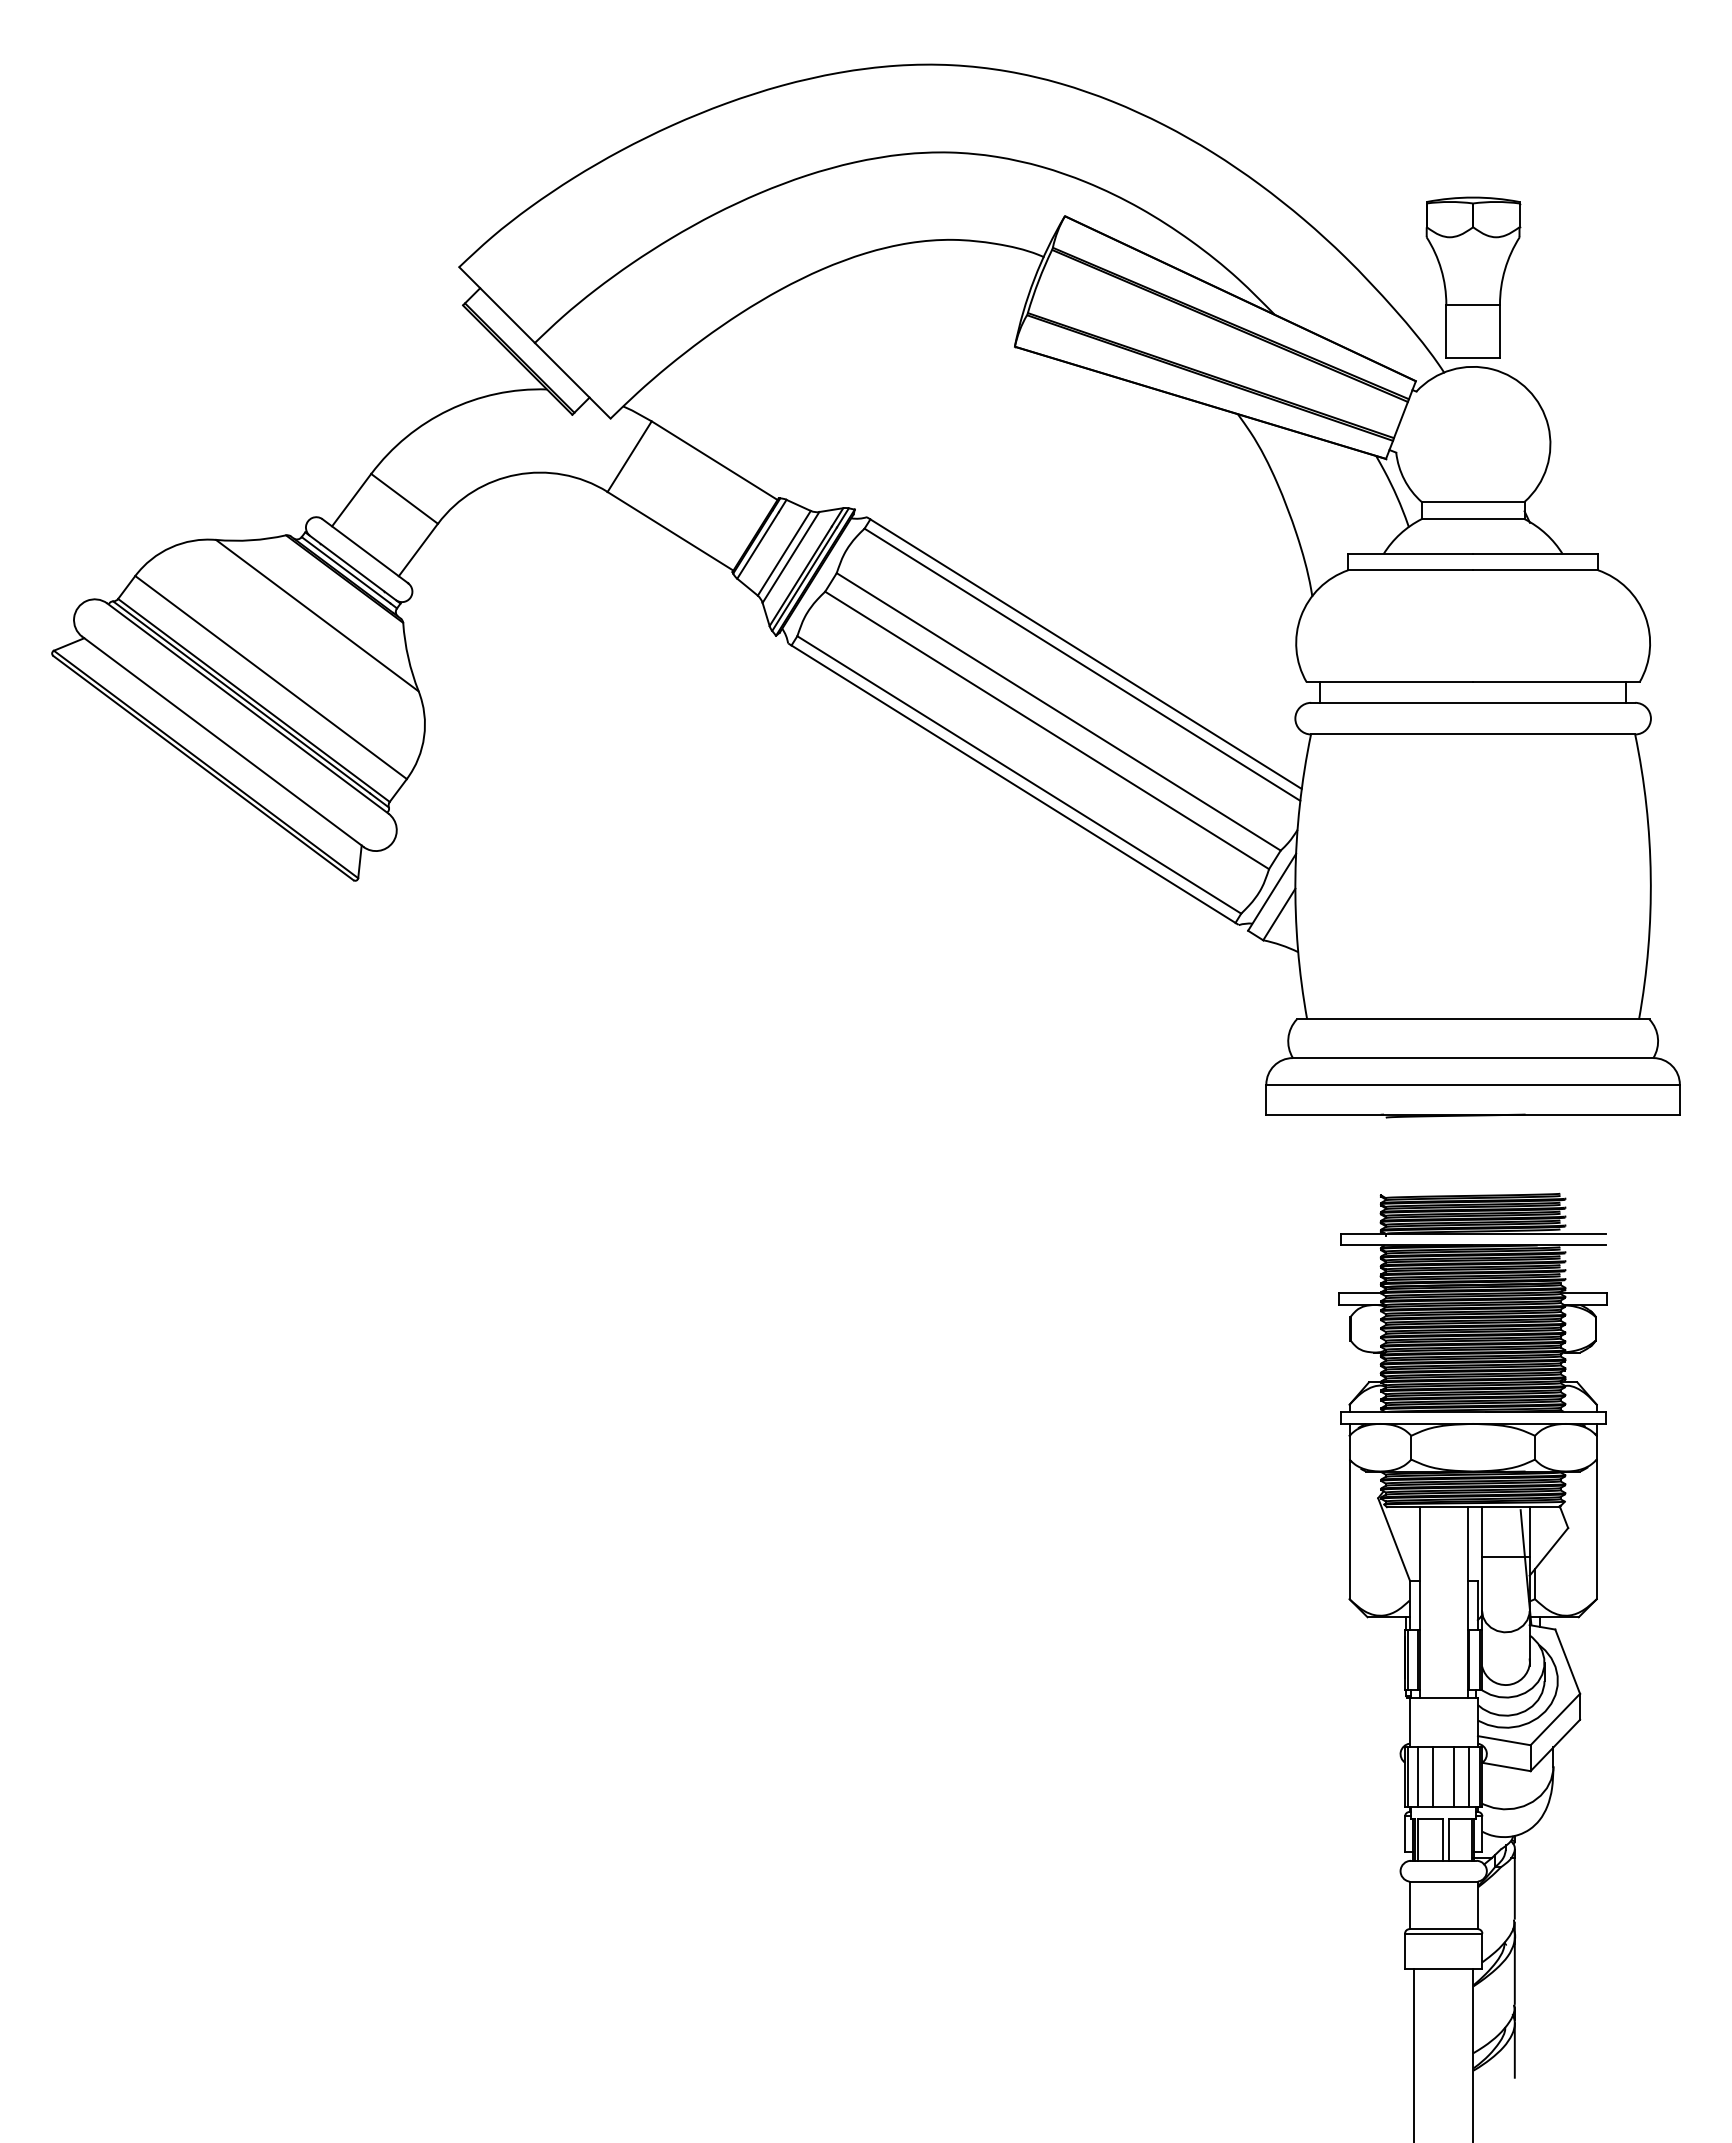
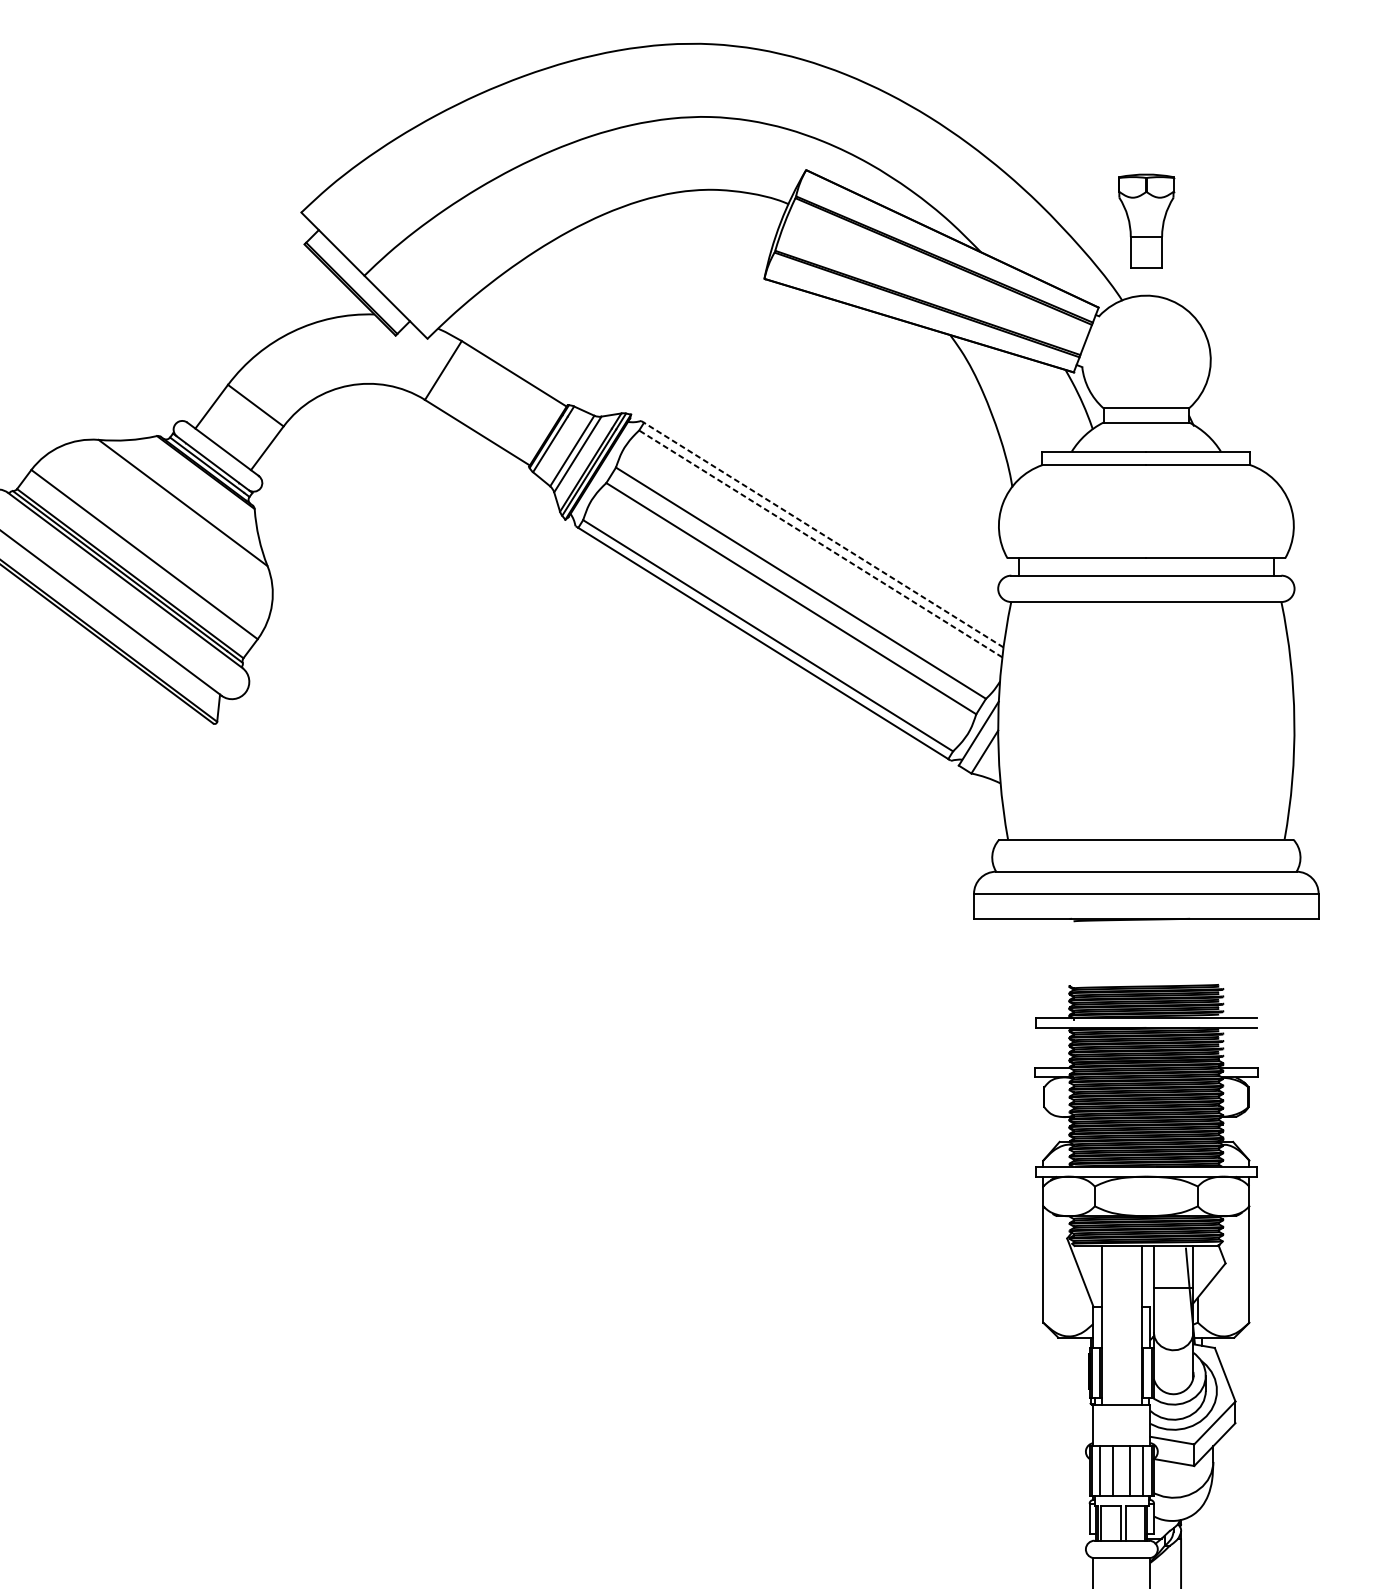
part: (1473, 277) -> (1146, 221), size x0.7
line: (1085, 653) -> (823, 534), solid -> dashed
line: (1082, 664) -> (820, 543), solid -> dashed

